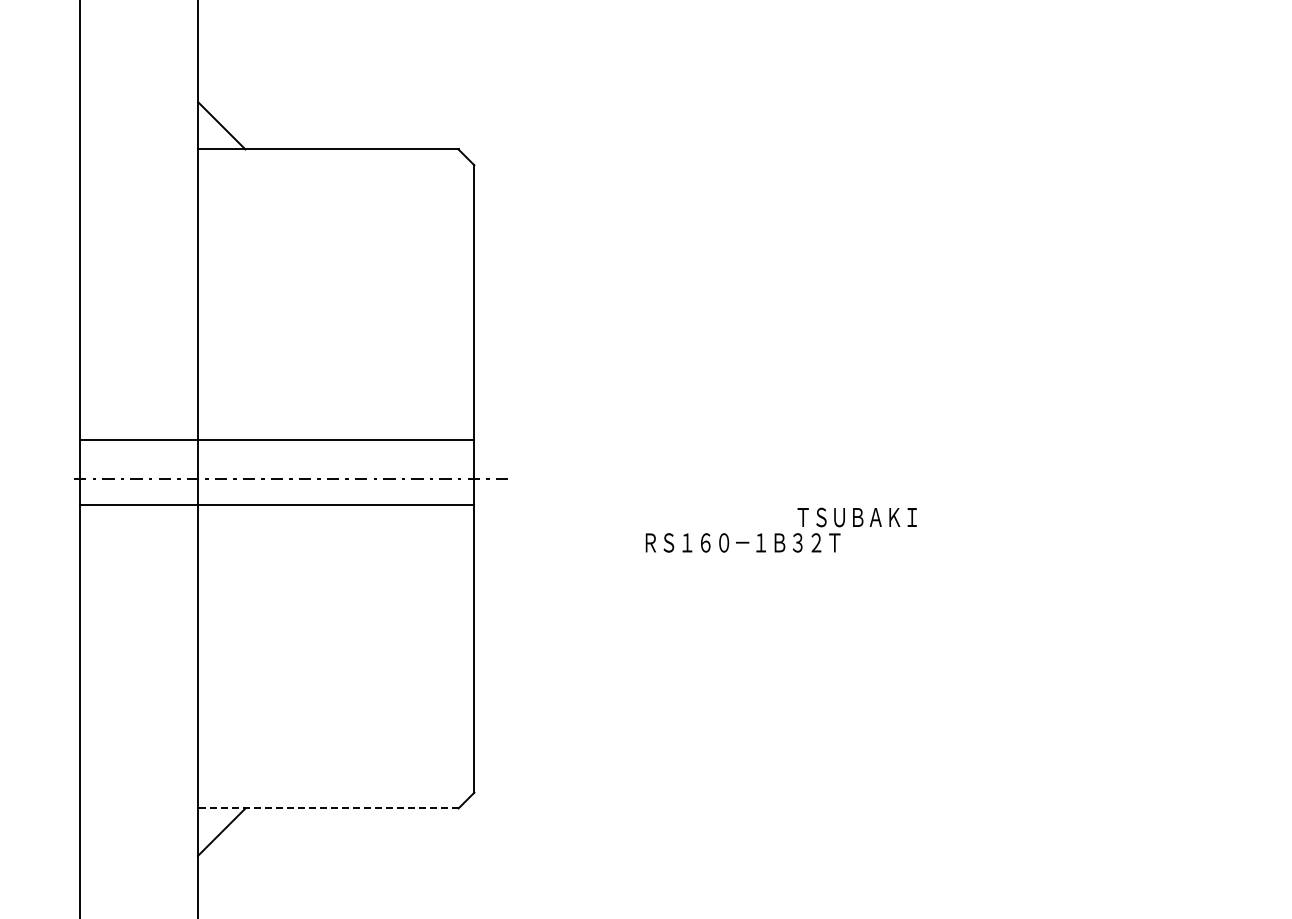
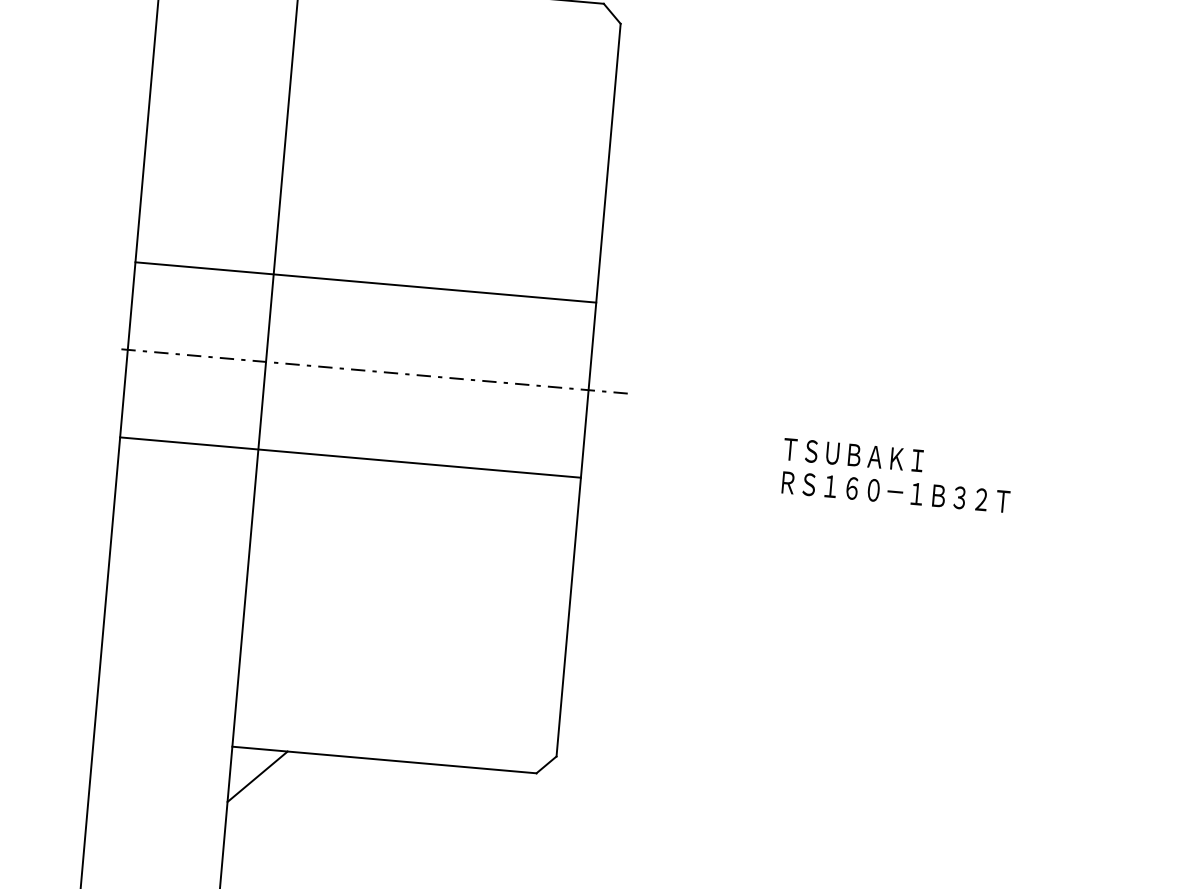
line: (276, 440) -> (365, 282), moved
line: (276, 504) -> (349, 456), moved
text: (856, 517) -> (852, 455), moved
line: (327, 808) -> (383, 759), dashed -> solid

